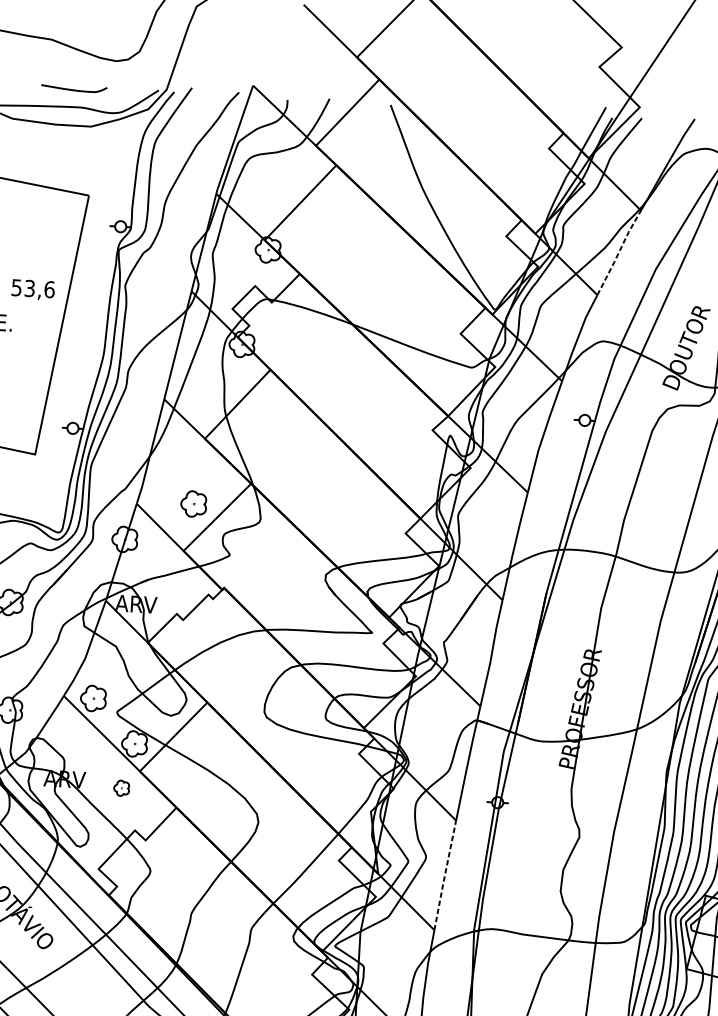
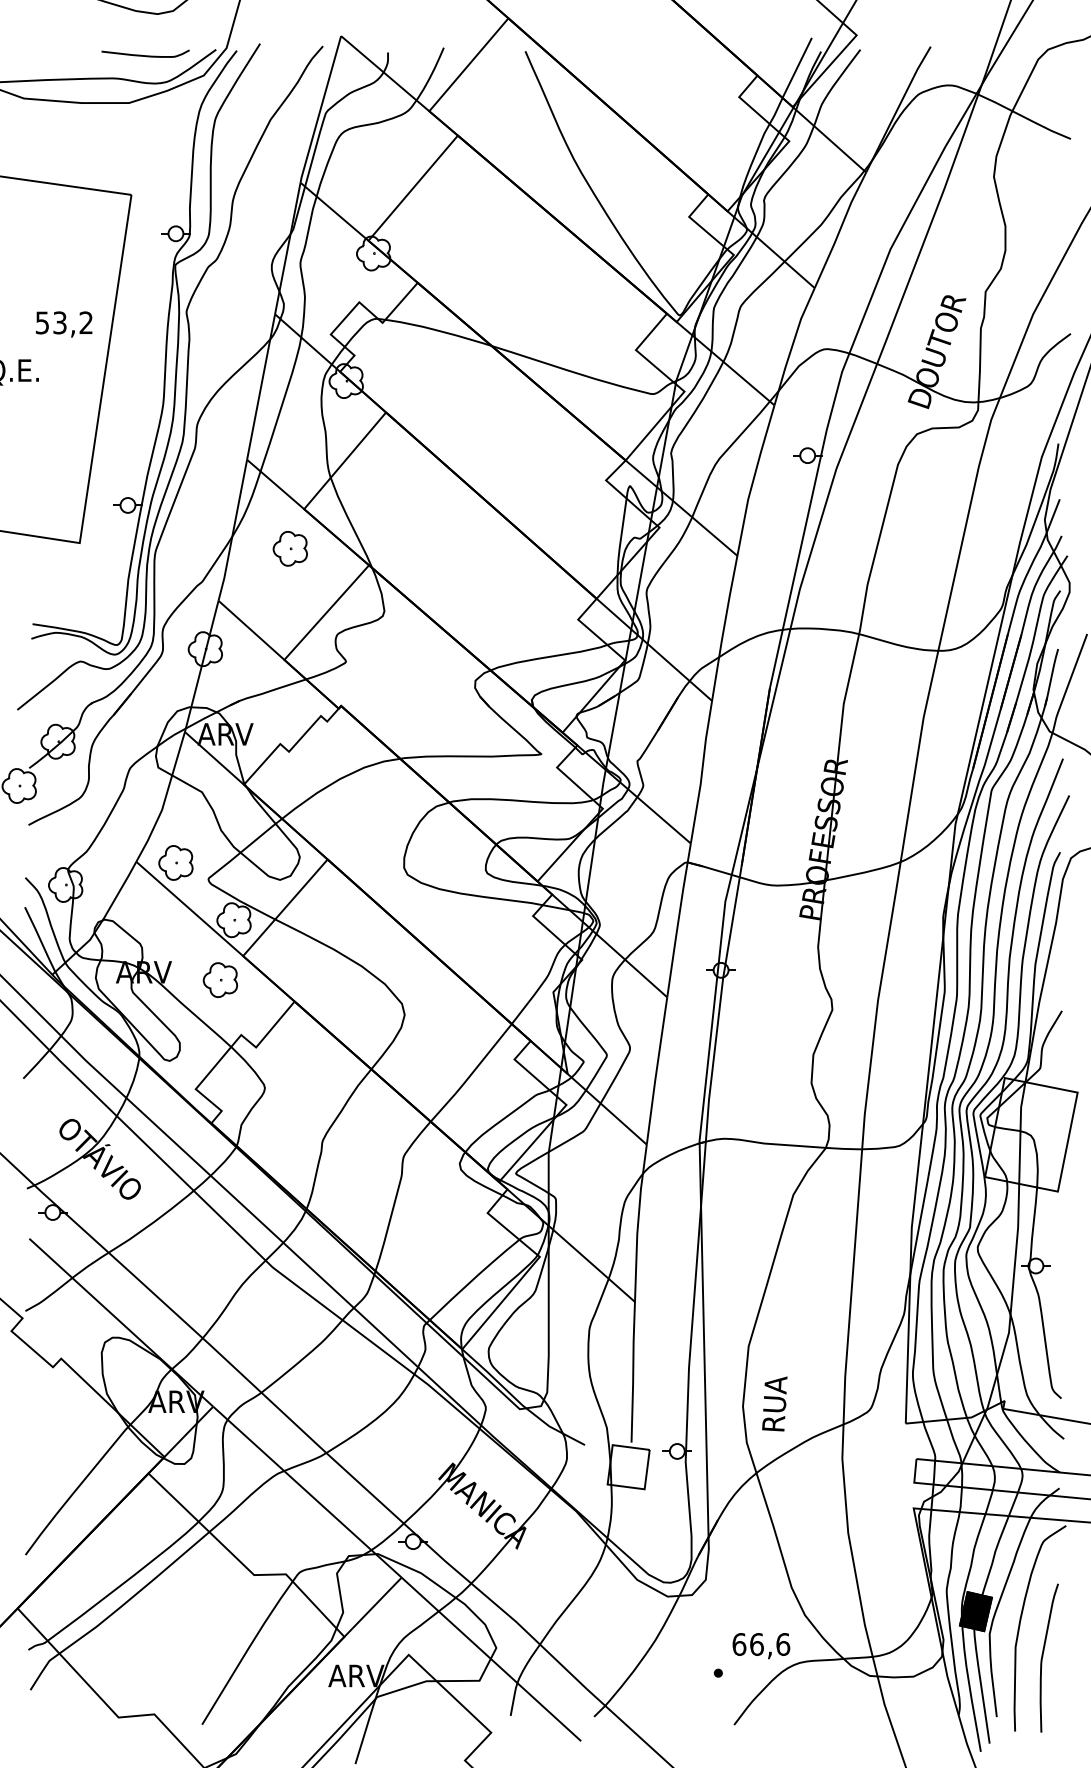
curve: (74, 89) -> (145, 55), moved
line: (619, 252) -> (840, 229), dashed -> solid
text: (49, 289) -> (86, 322), 53,6 -> 53,2
part: (193, 503) -> (289, 548), moved
part: (121, 787) -> (219, 979), size x1.67
line: (444, 875) -> (656, 1070), dashed -> solid

